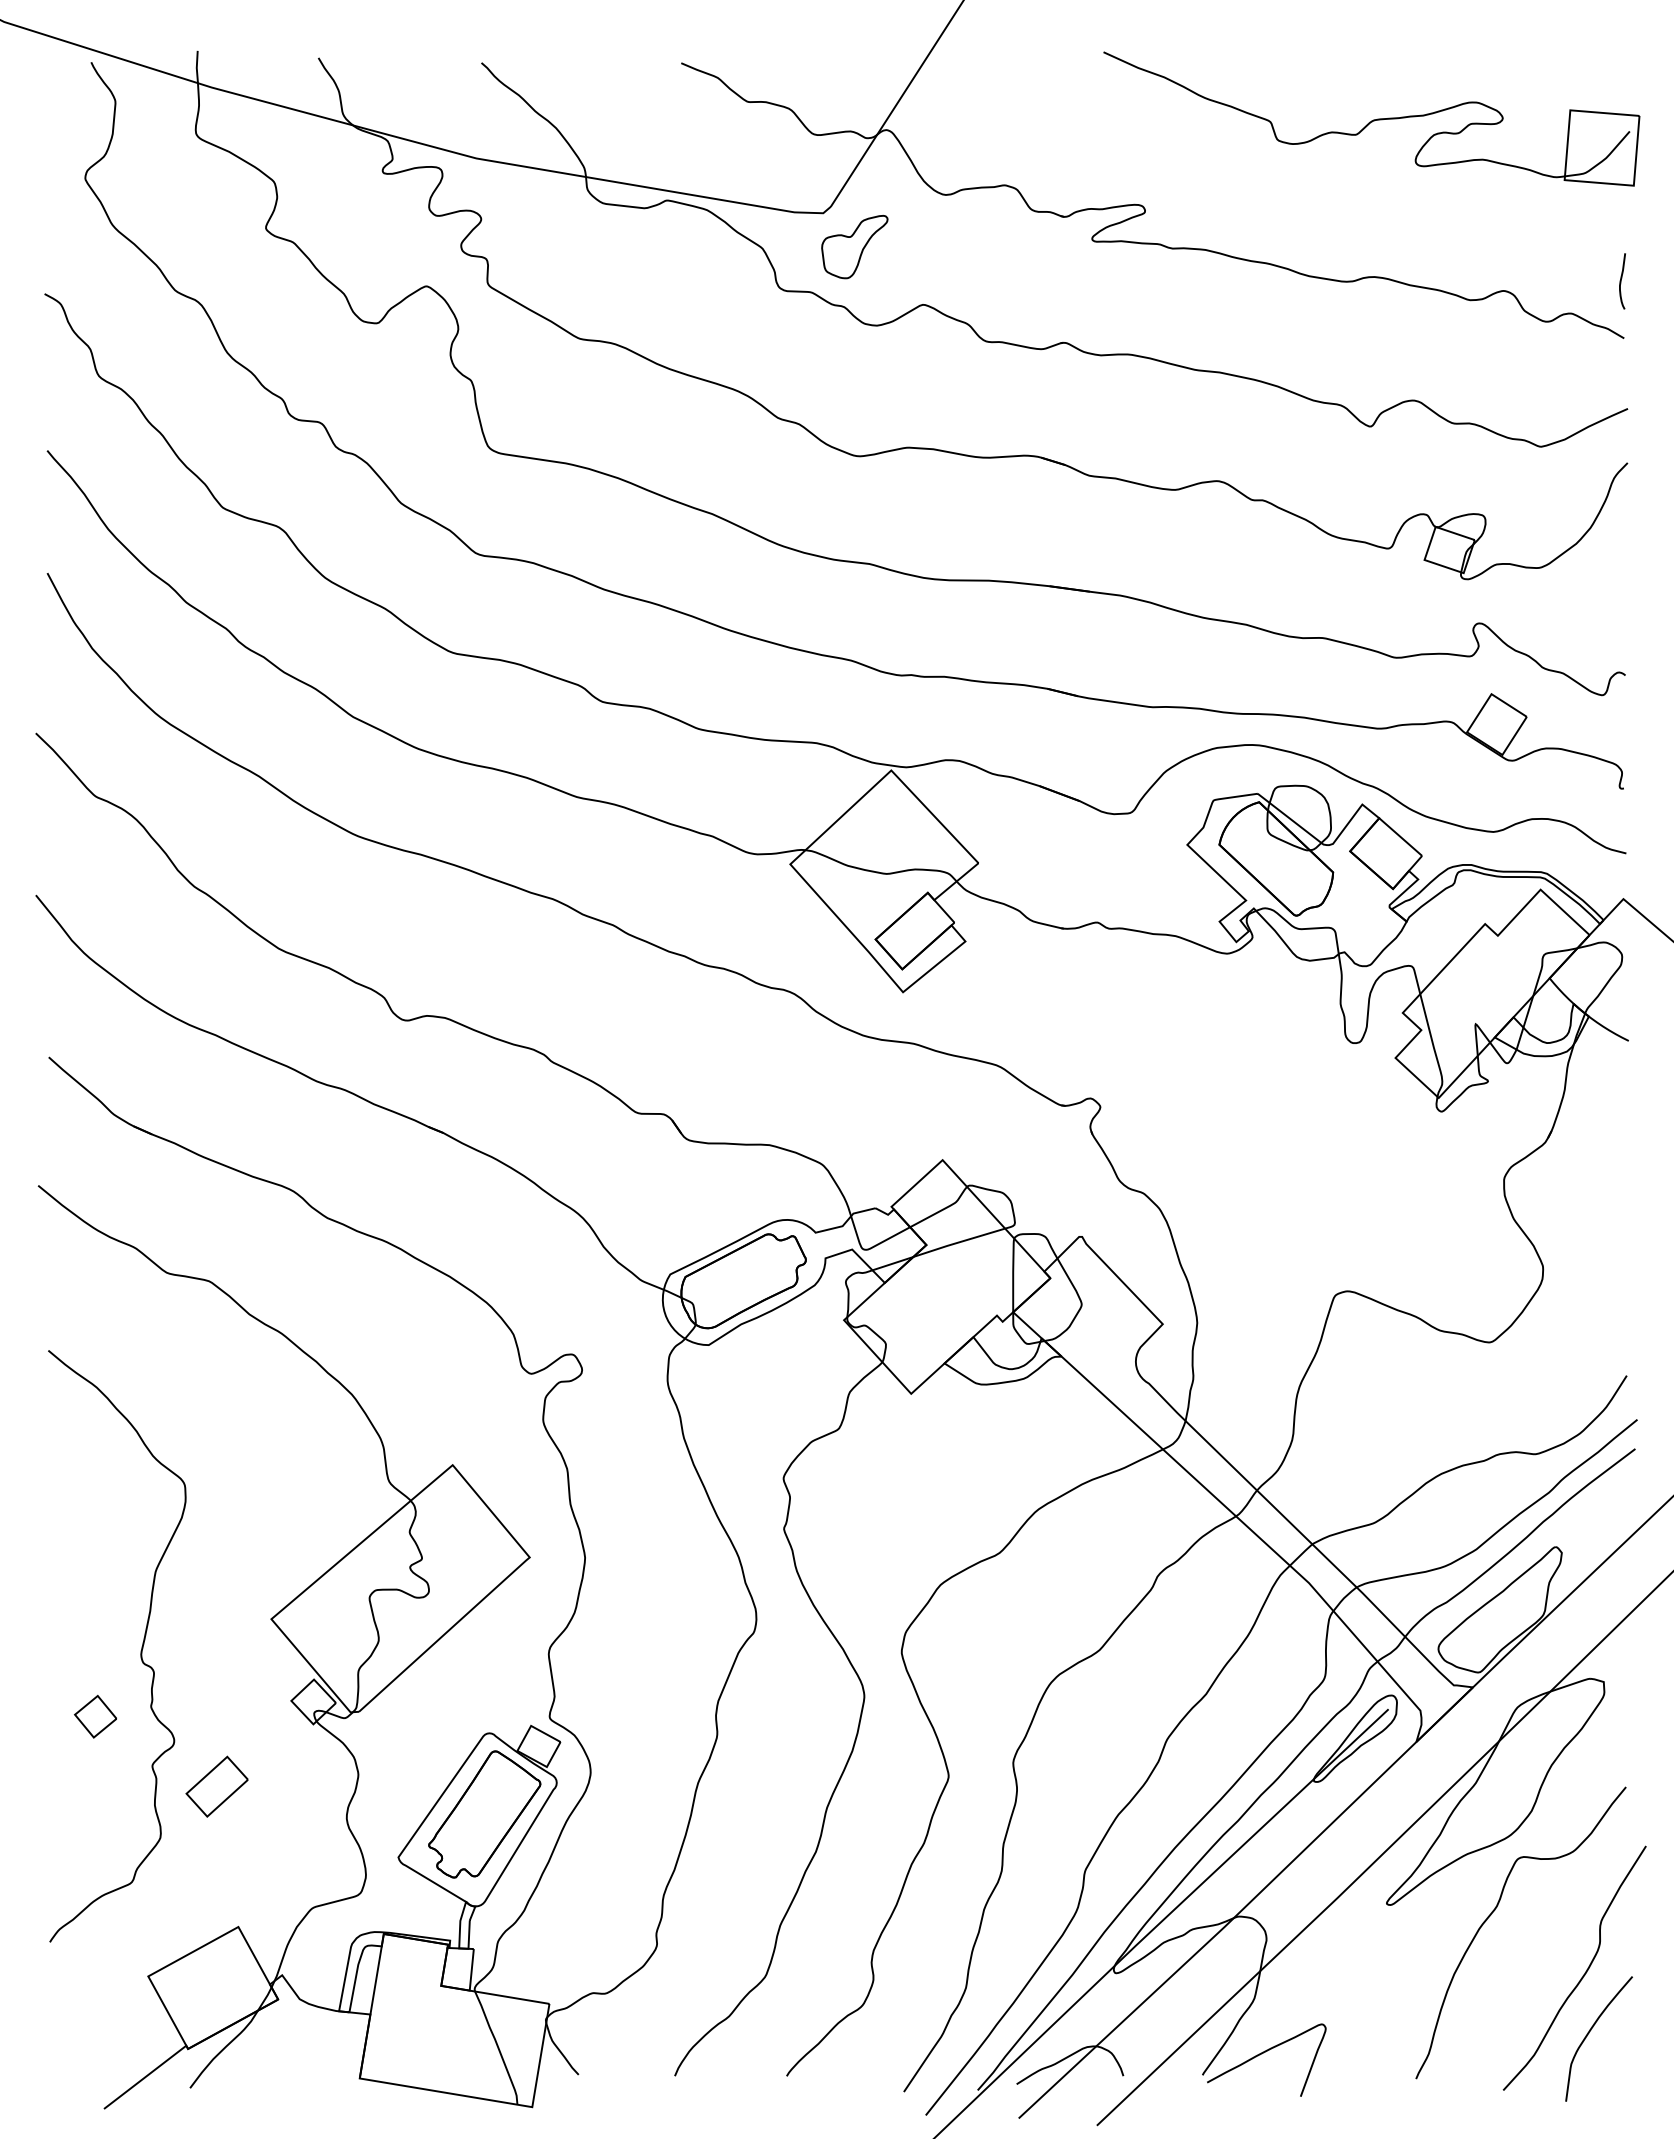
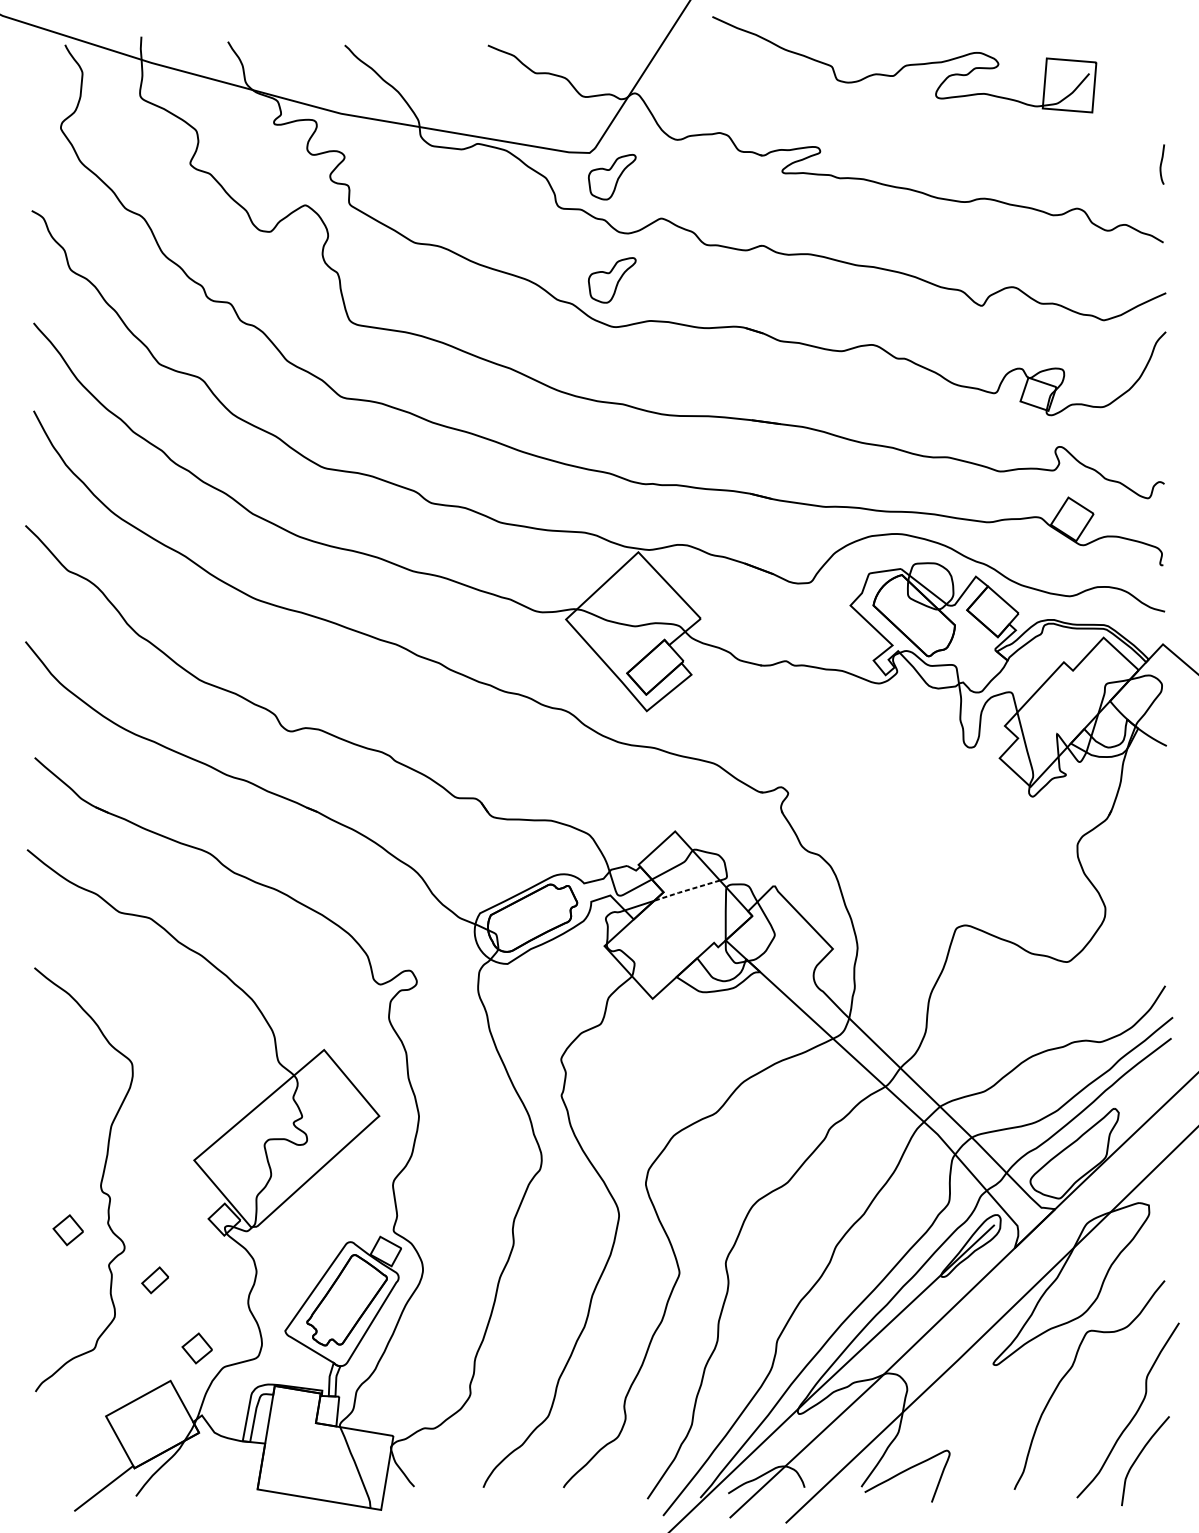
part: (1371, 118) -> (904, 64), moved
curve: (1621, 281) -> (1161, 164), moved
part: (854, 391) -> (612, 280), added
line: (958, 1242) -> (686, 890), solid -> dashed
part: (216, 1786) -> (154, 1280), size x0.6
part: (275, 1881) -> (197, 1348), added

